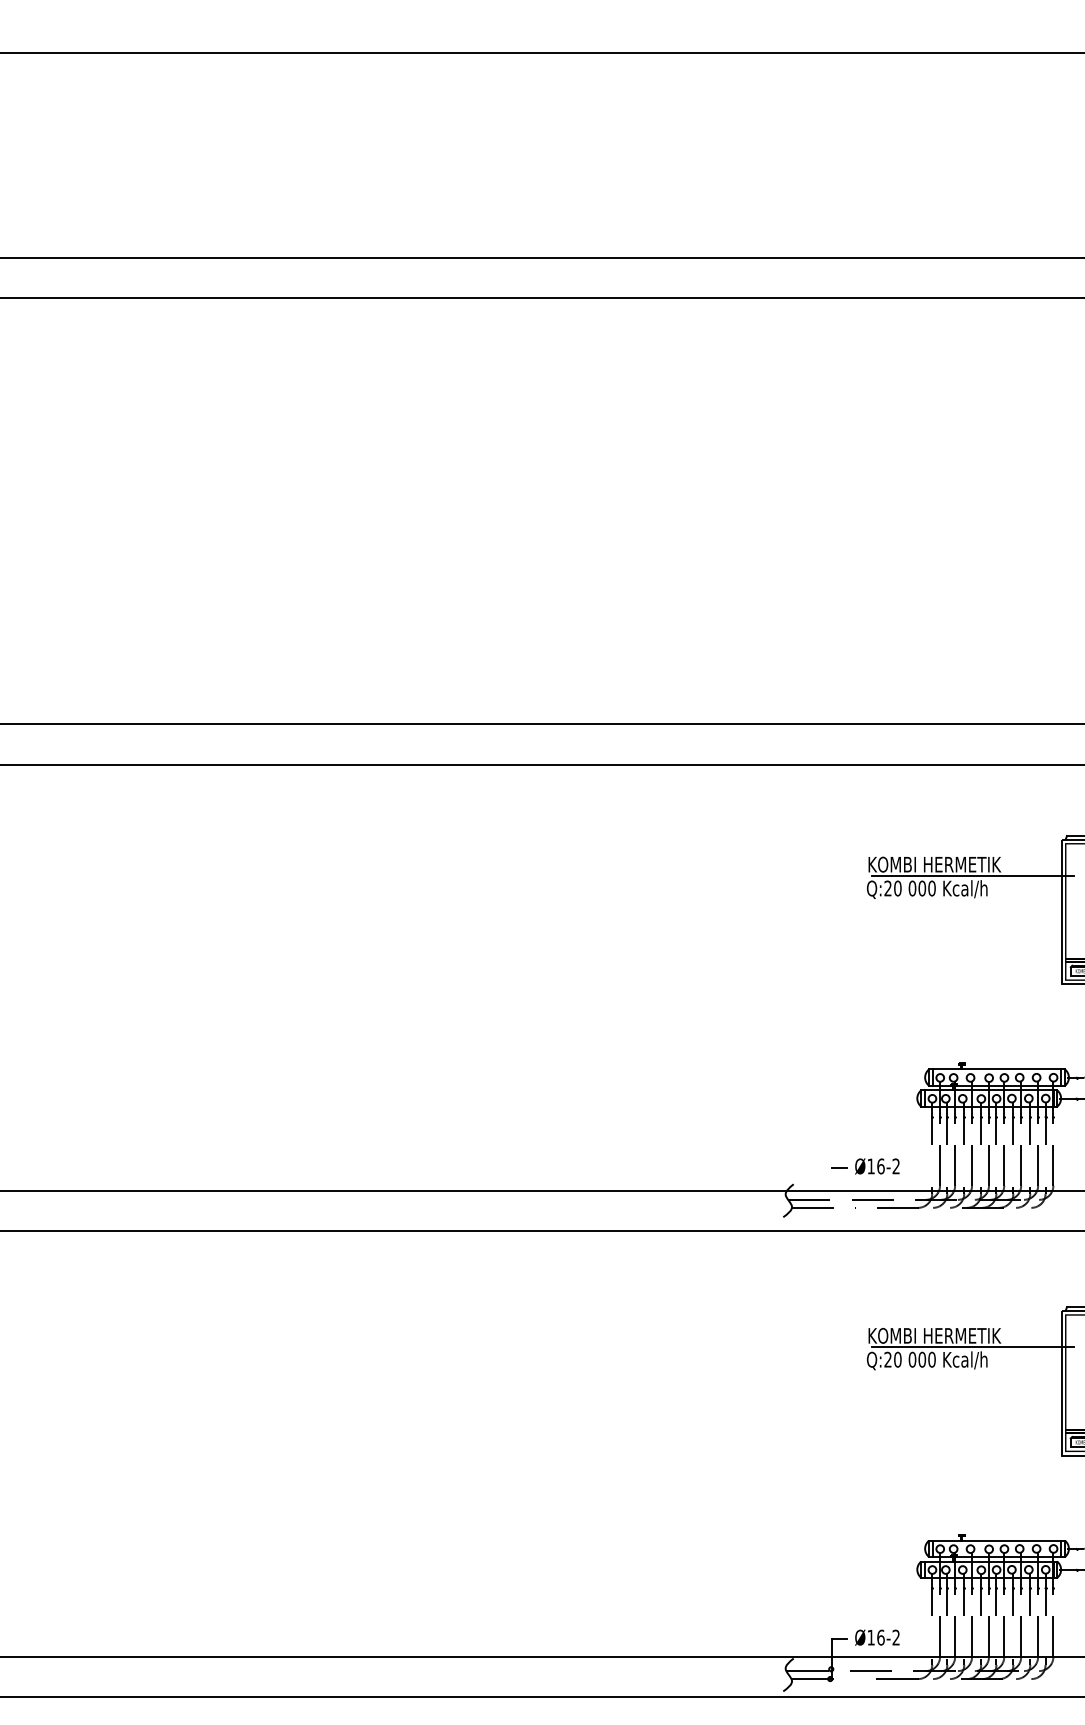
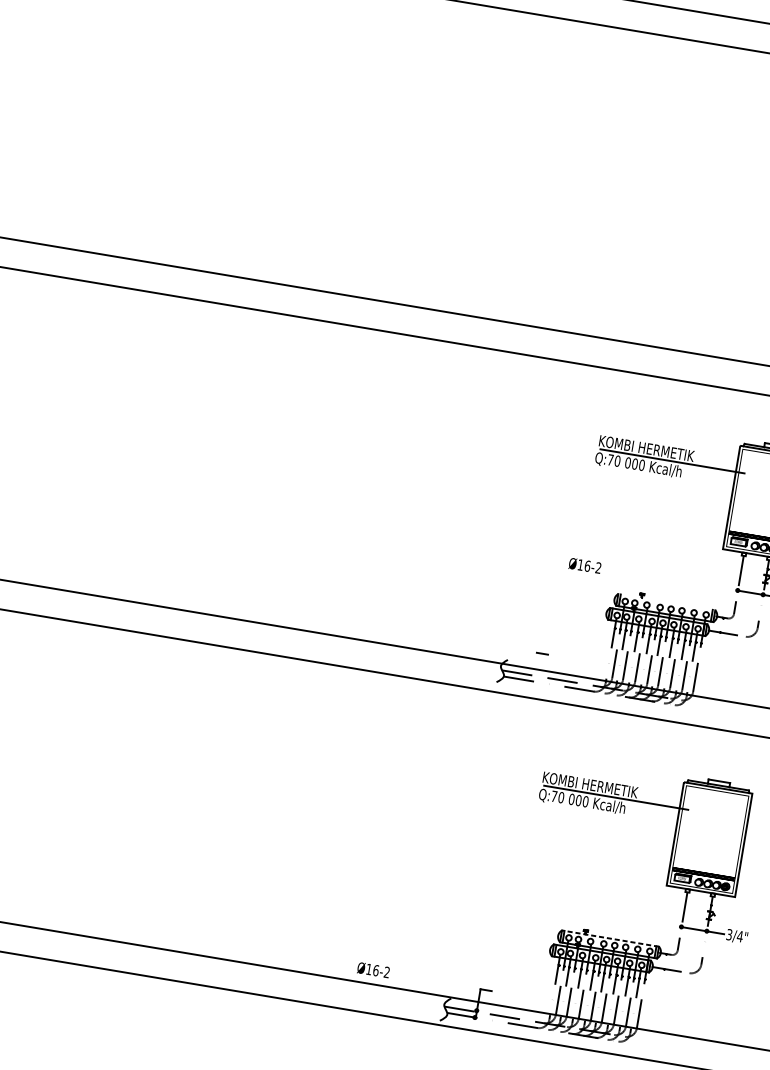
text: (887, 888) -> (610, 459), Q:20 -> Q:70
line: (996, 1069) -> (666, 602), removed
text: (877, 1166) -> (585, 565), moved
text: (887, 1359) -> (553, 796), Q:20 -> Q:70
line: (997, 1540) -> (610, 938), solid -> dashed
text: (877, 1637) -> (373, 970), moved

